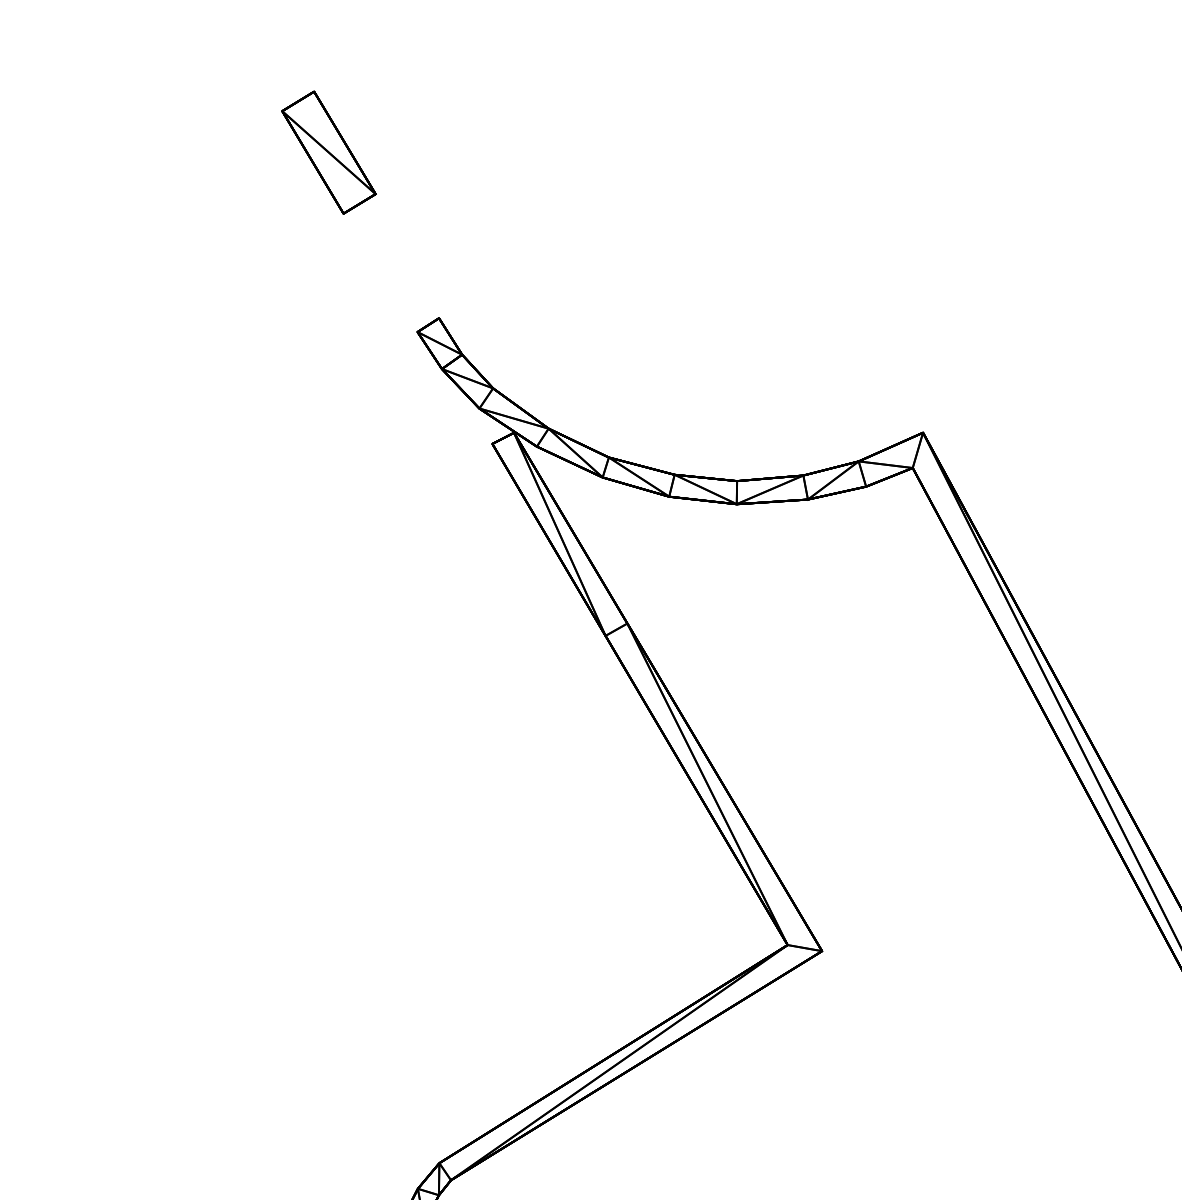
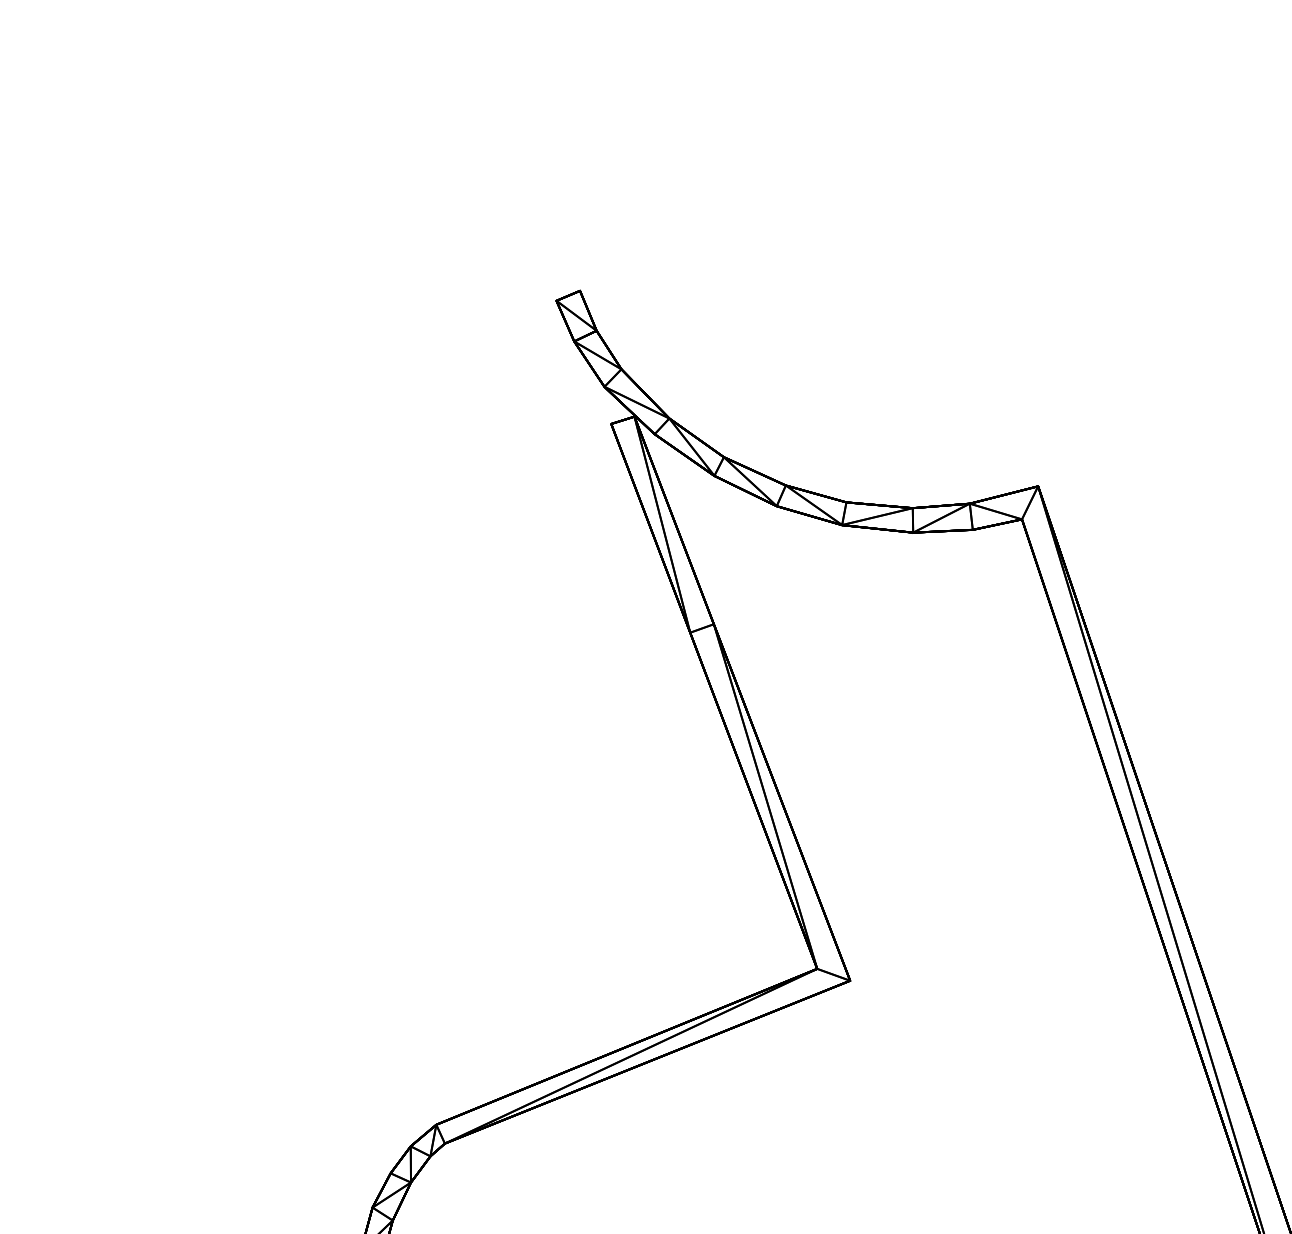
part: (328, 152) -> (499, 108), removed

